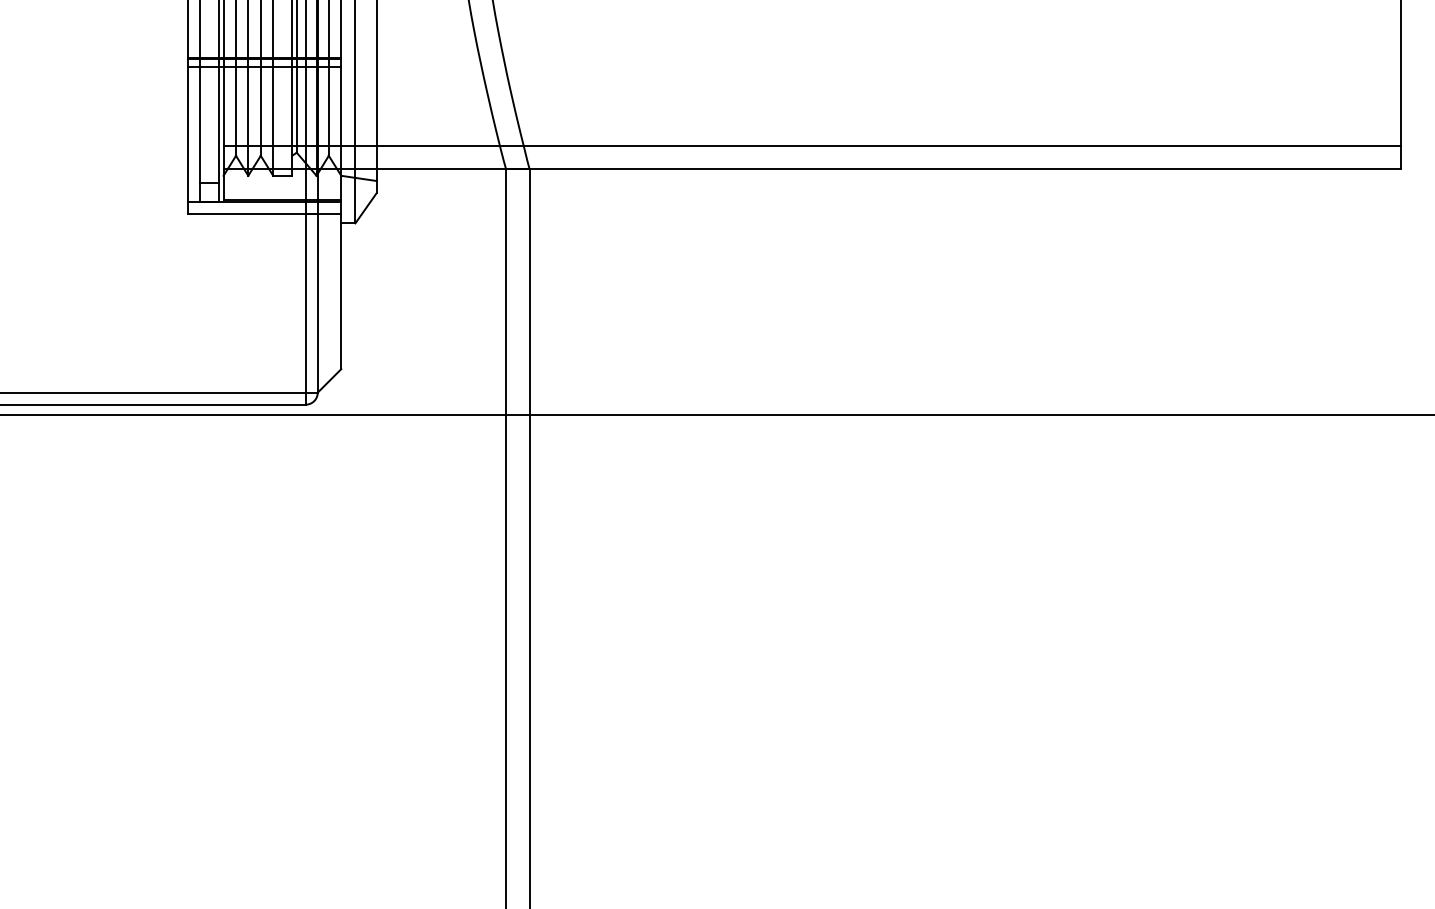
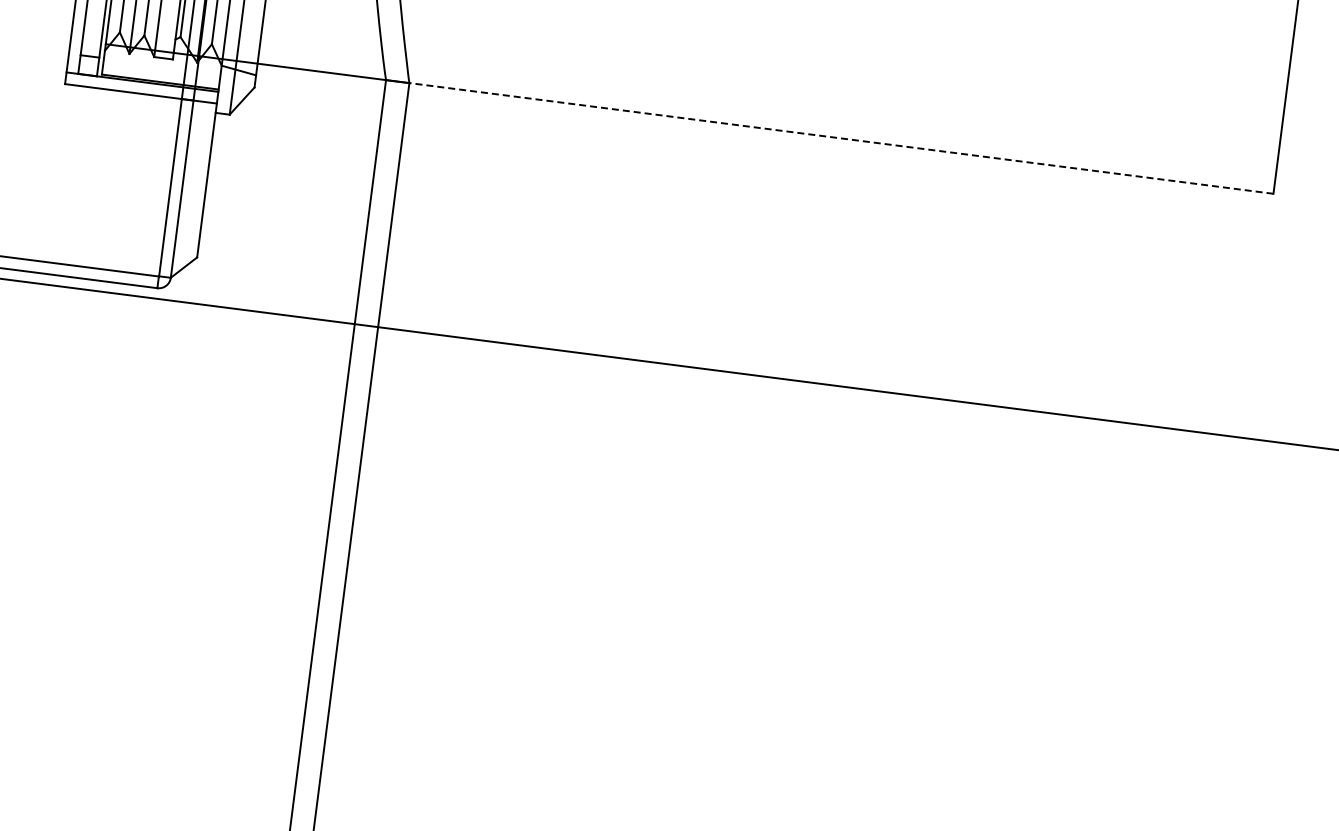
line: (811, 146) -> (691, 96), removed
line: (965, 169) -> (841, 138), solid -> dashed

